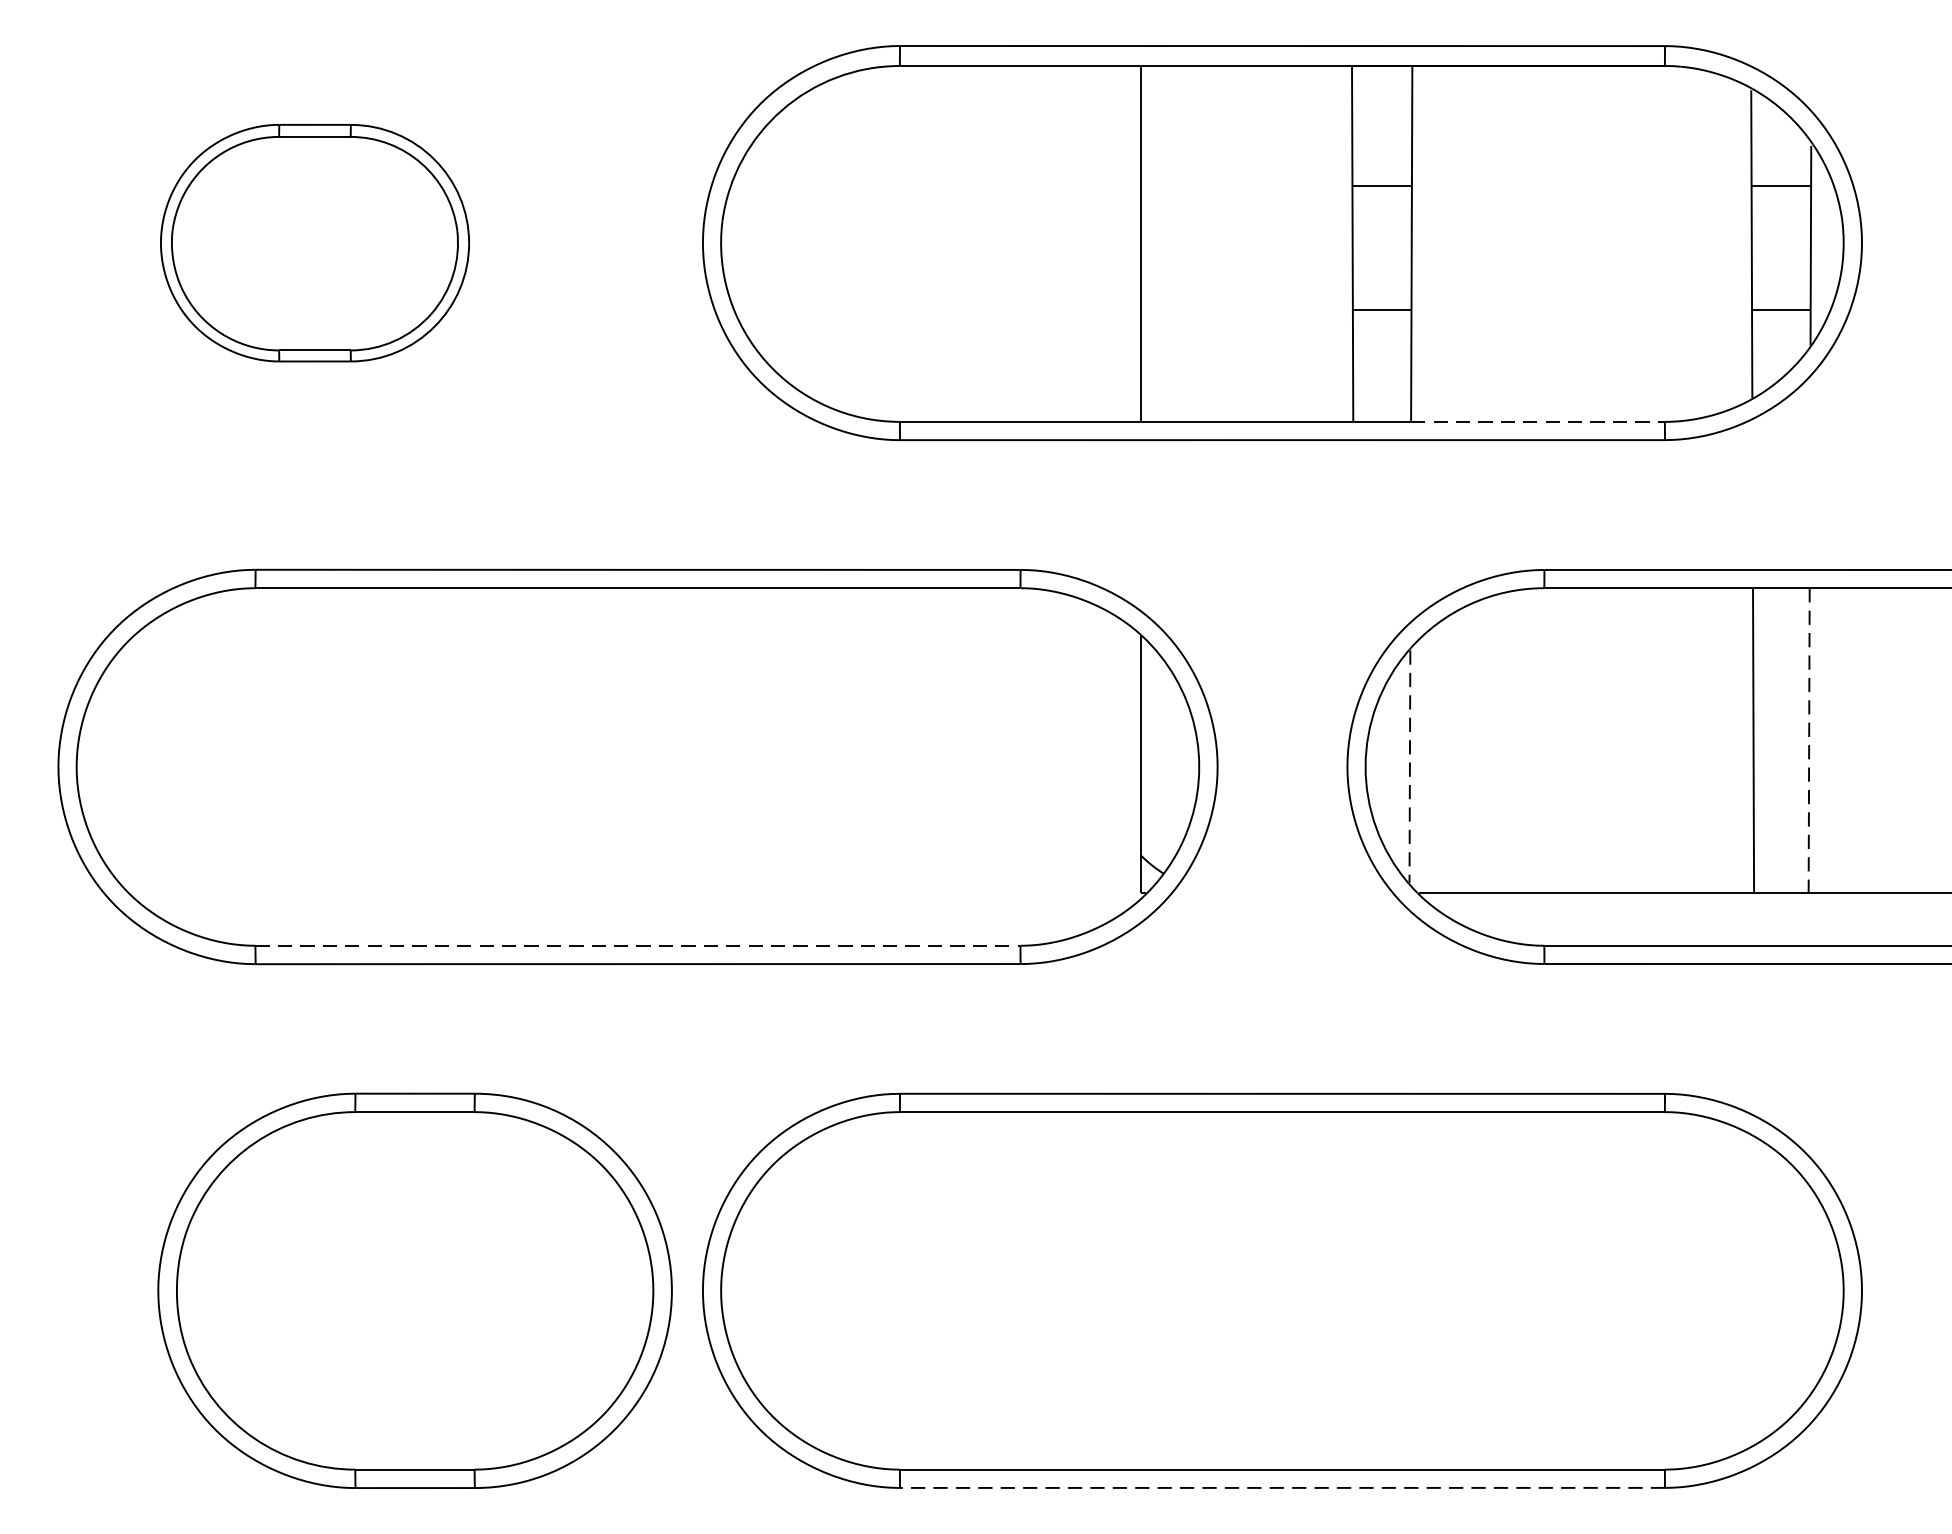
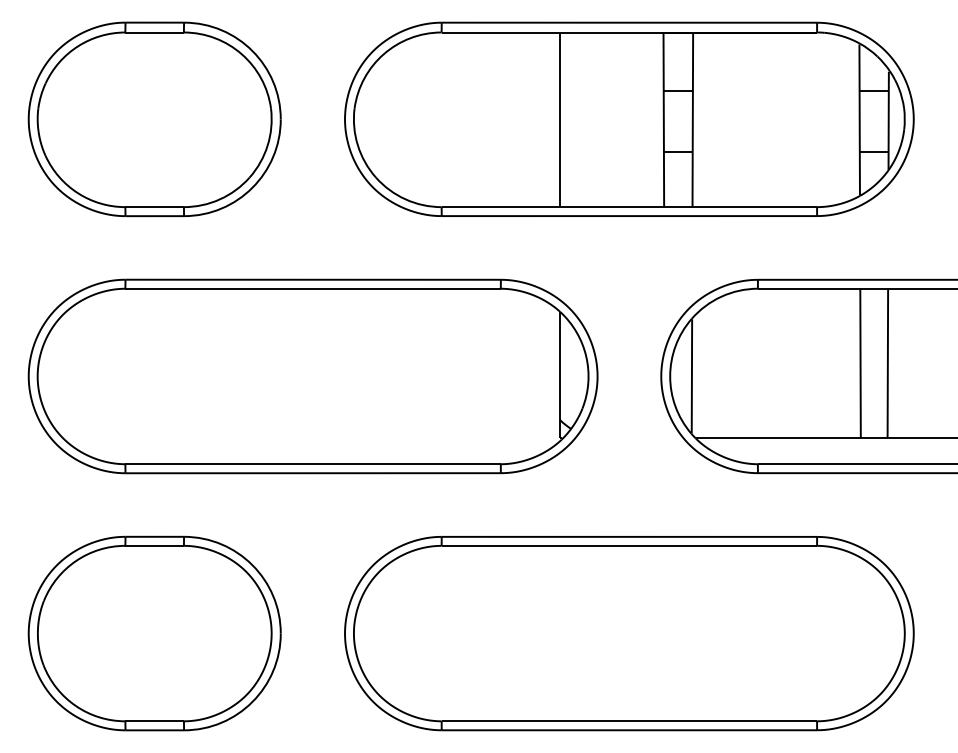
part: (314, 243) -> (154, 119), size x1.67
line: (1539, 422) -> (755, 207), dashed -> solid
line: (1808, 740) -> (887, 363), dashed -> solid
line: (1409, 767) -> (691, 376), dashed -> solid
line: (638, 946) -> (313, 464), dashed -> solid
part: (414, 1290) -> (154, 633), moved
line: (1282, 1488) -> (629, 730), dashed -> solid

